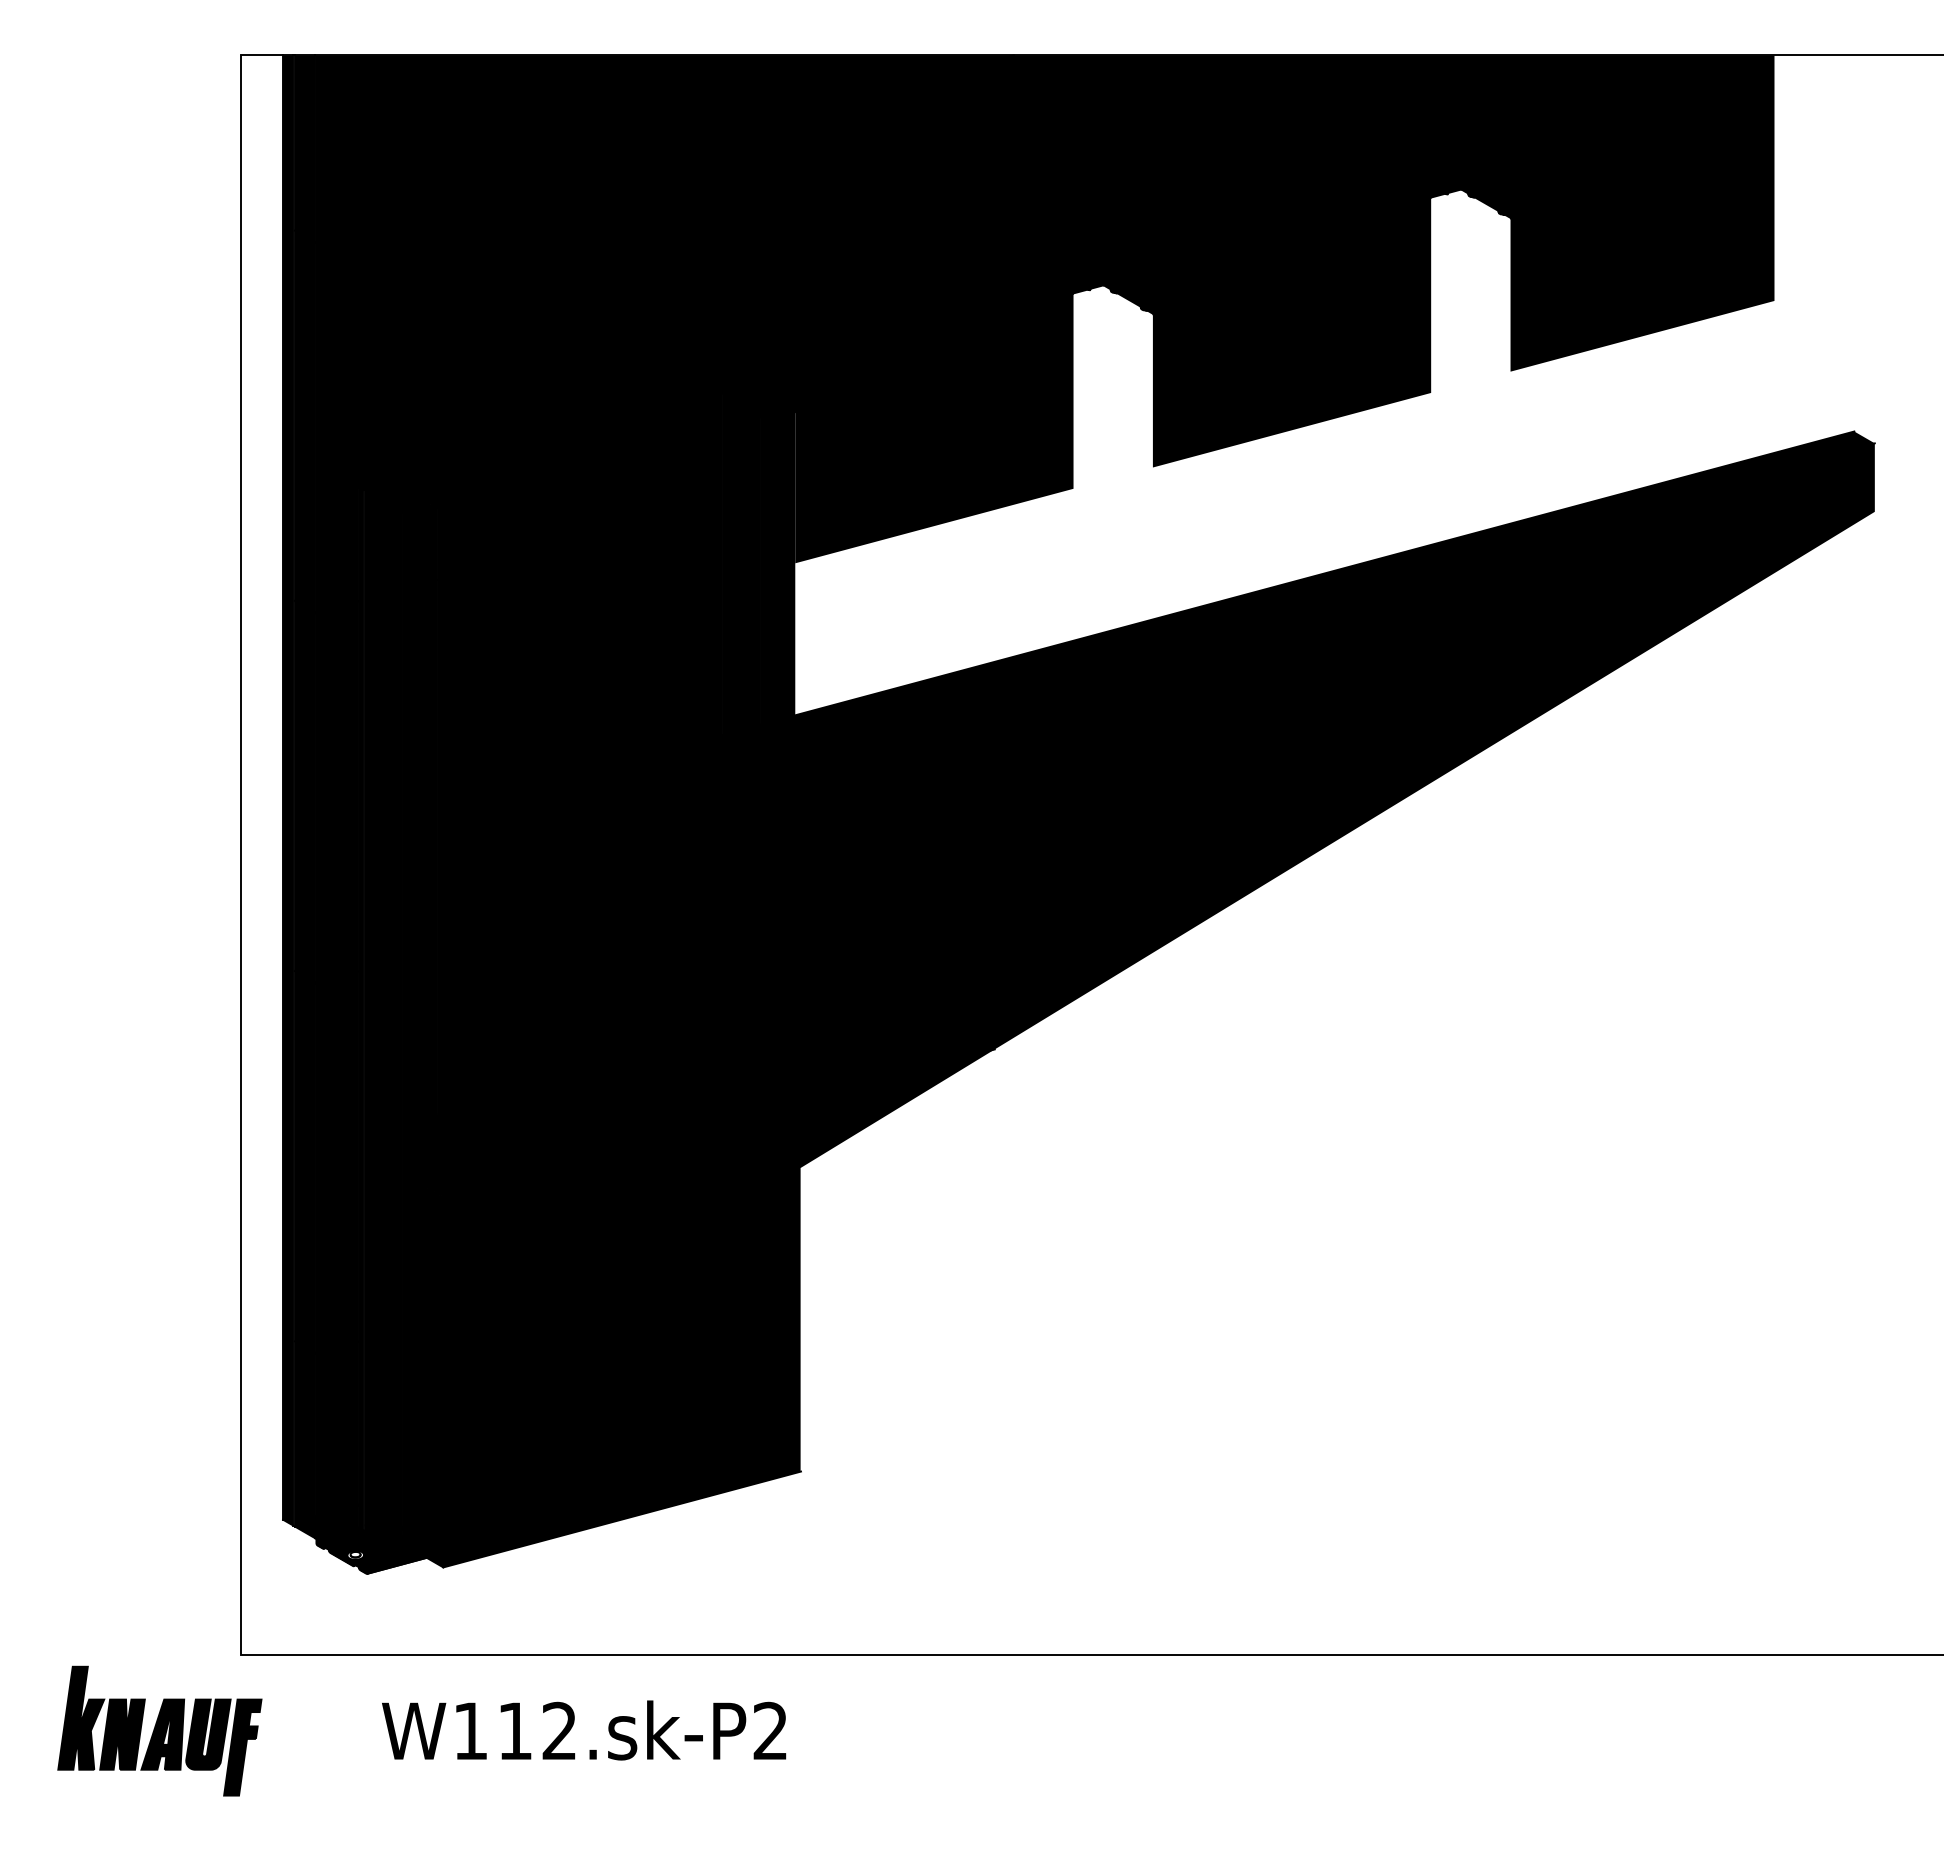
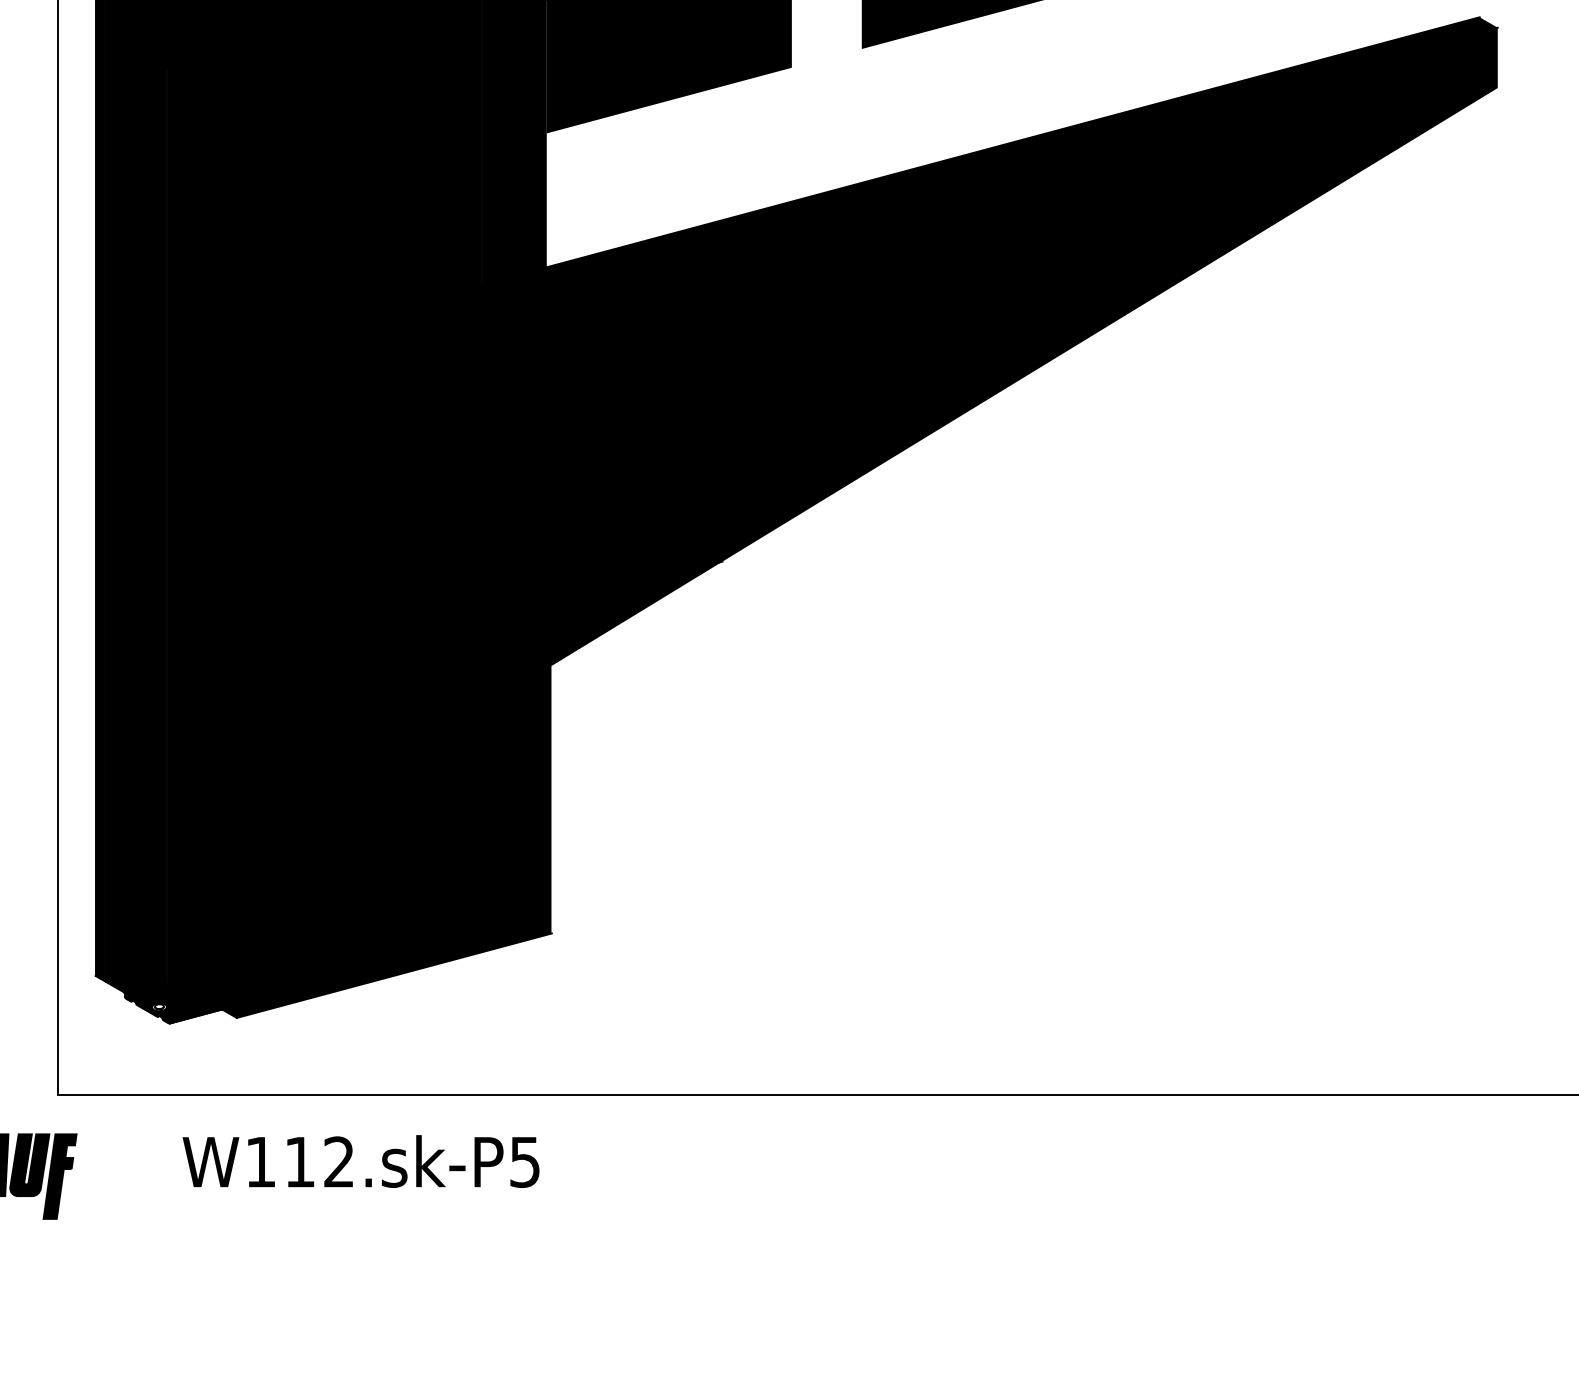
text: (769, 1730) -> (524, 1161), W112.sk-P2 -> W112.sk-P5

